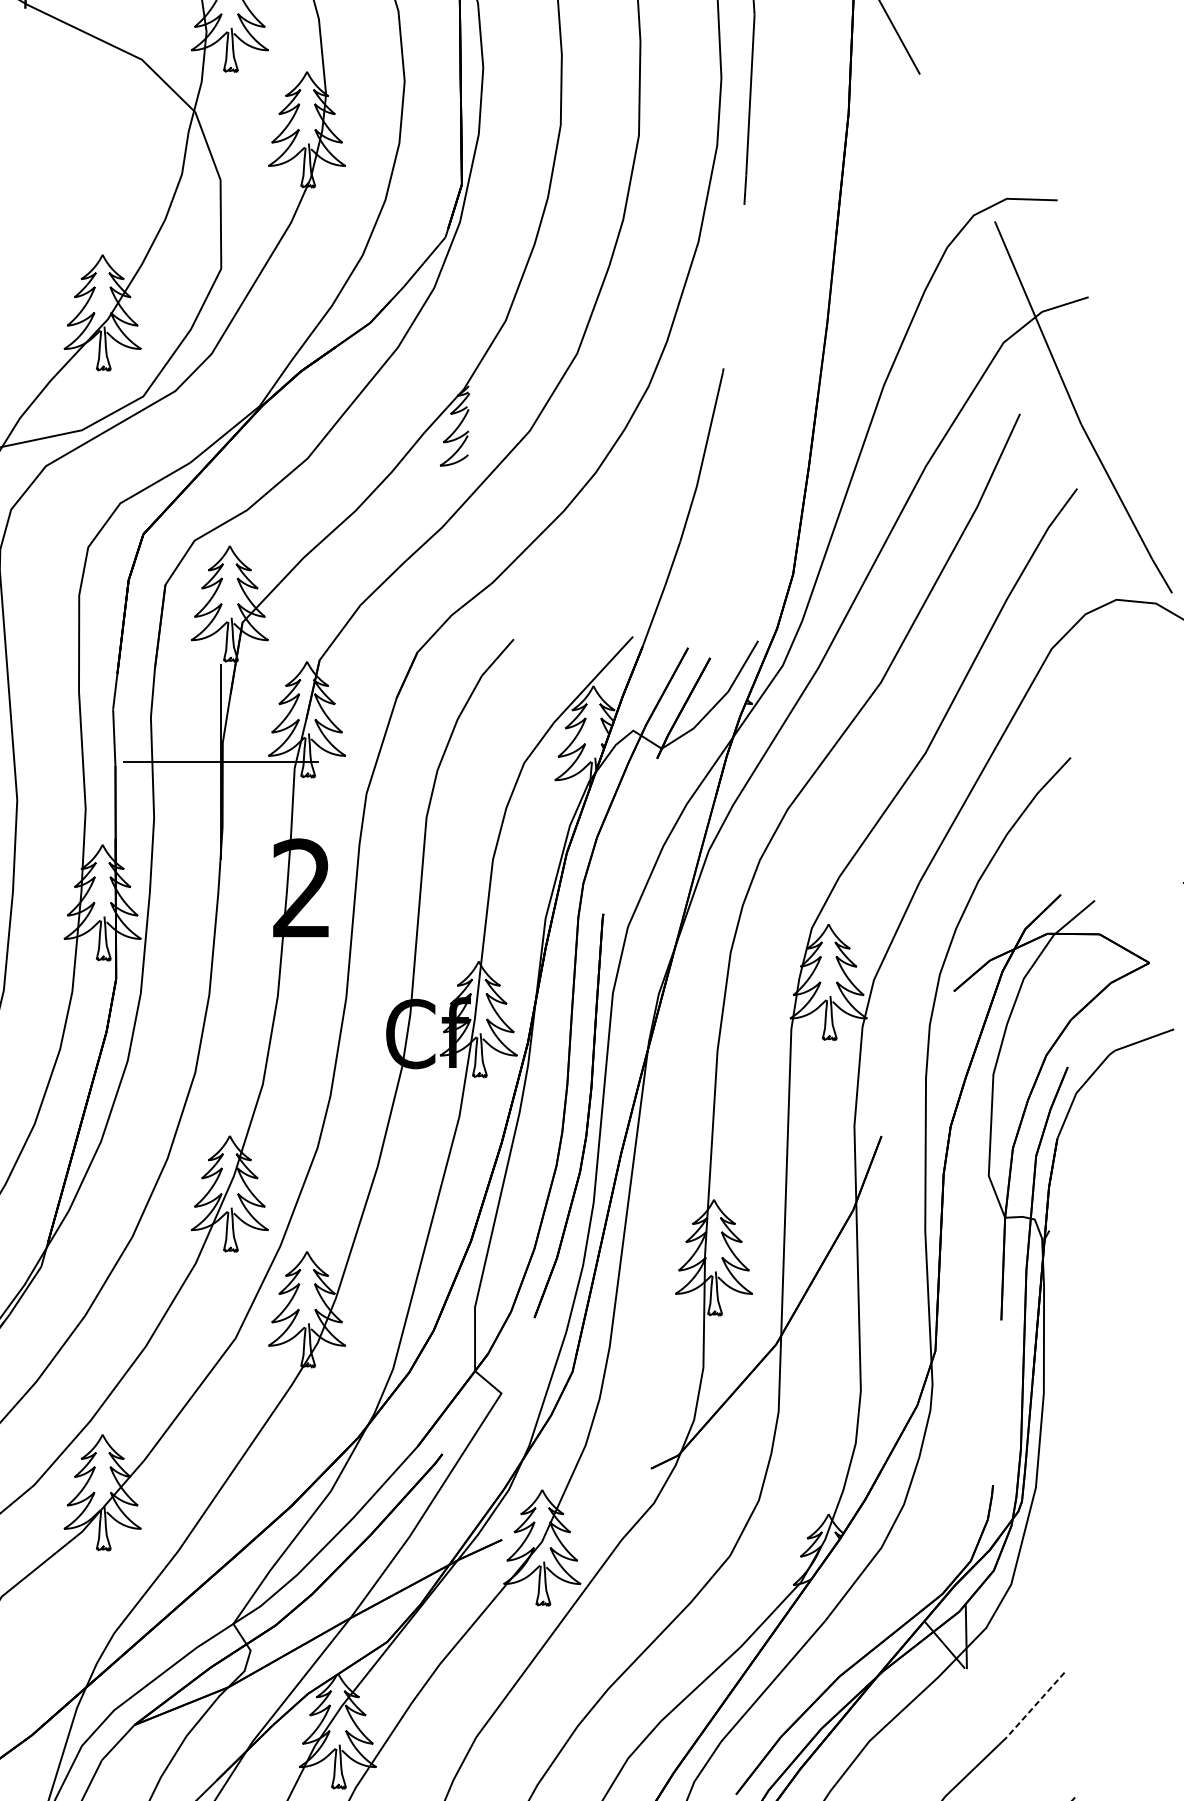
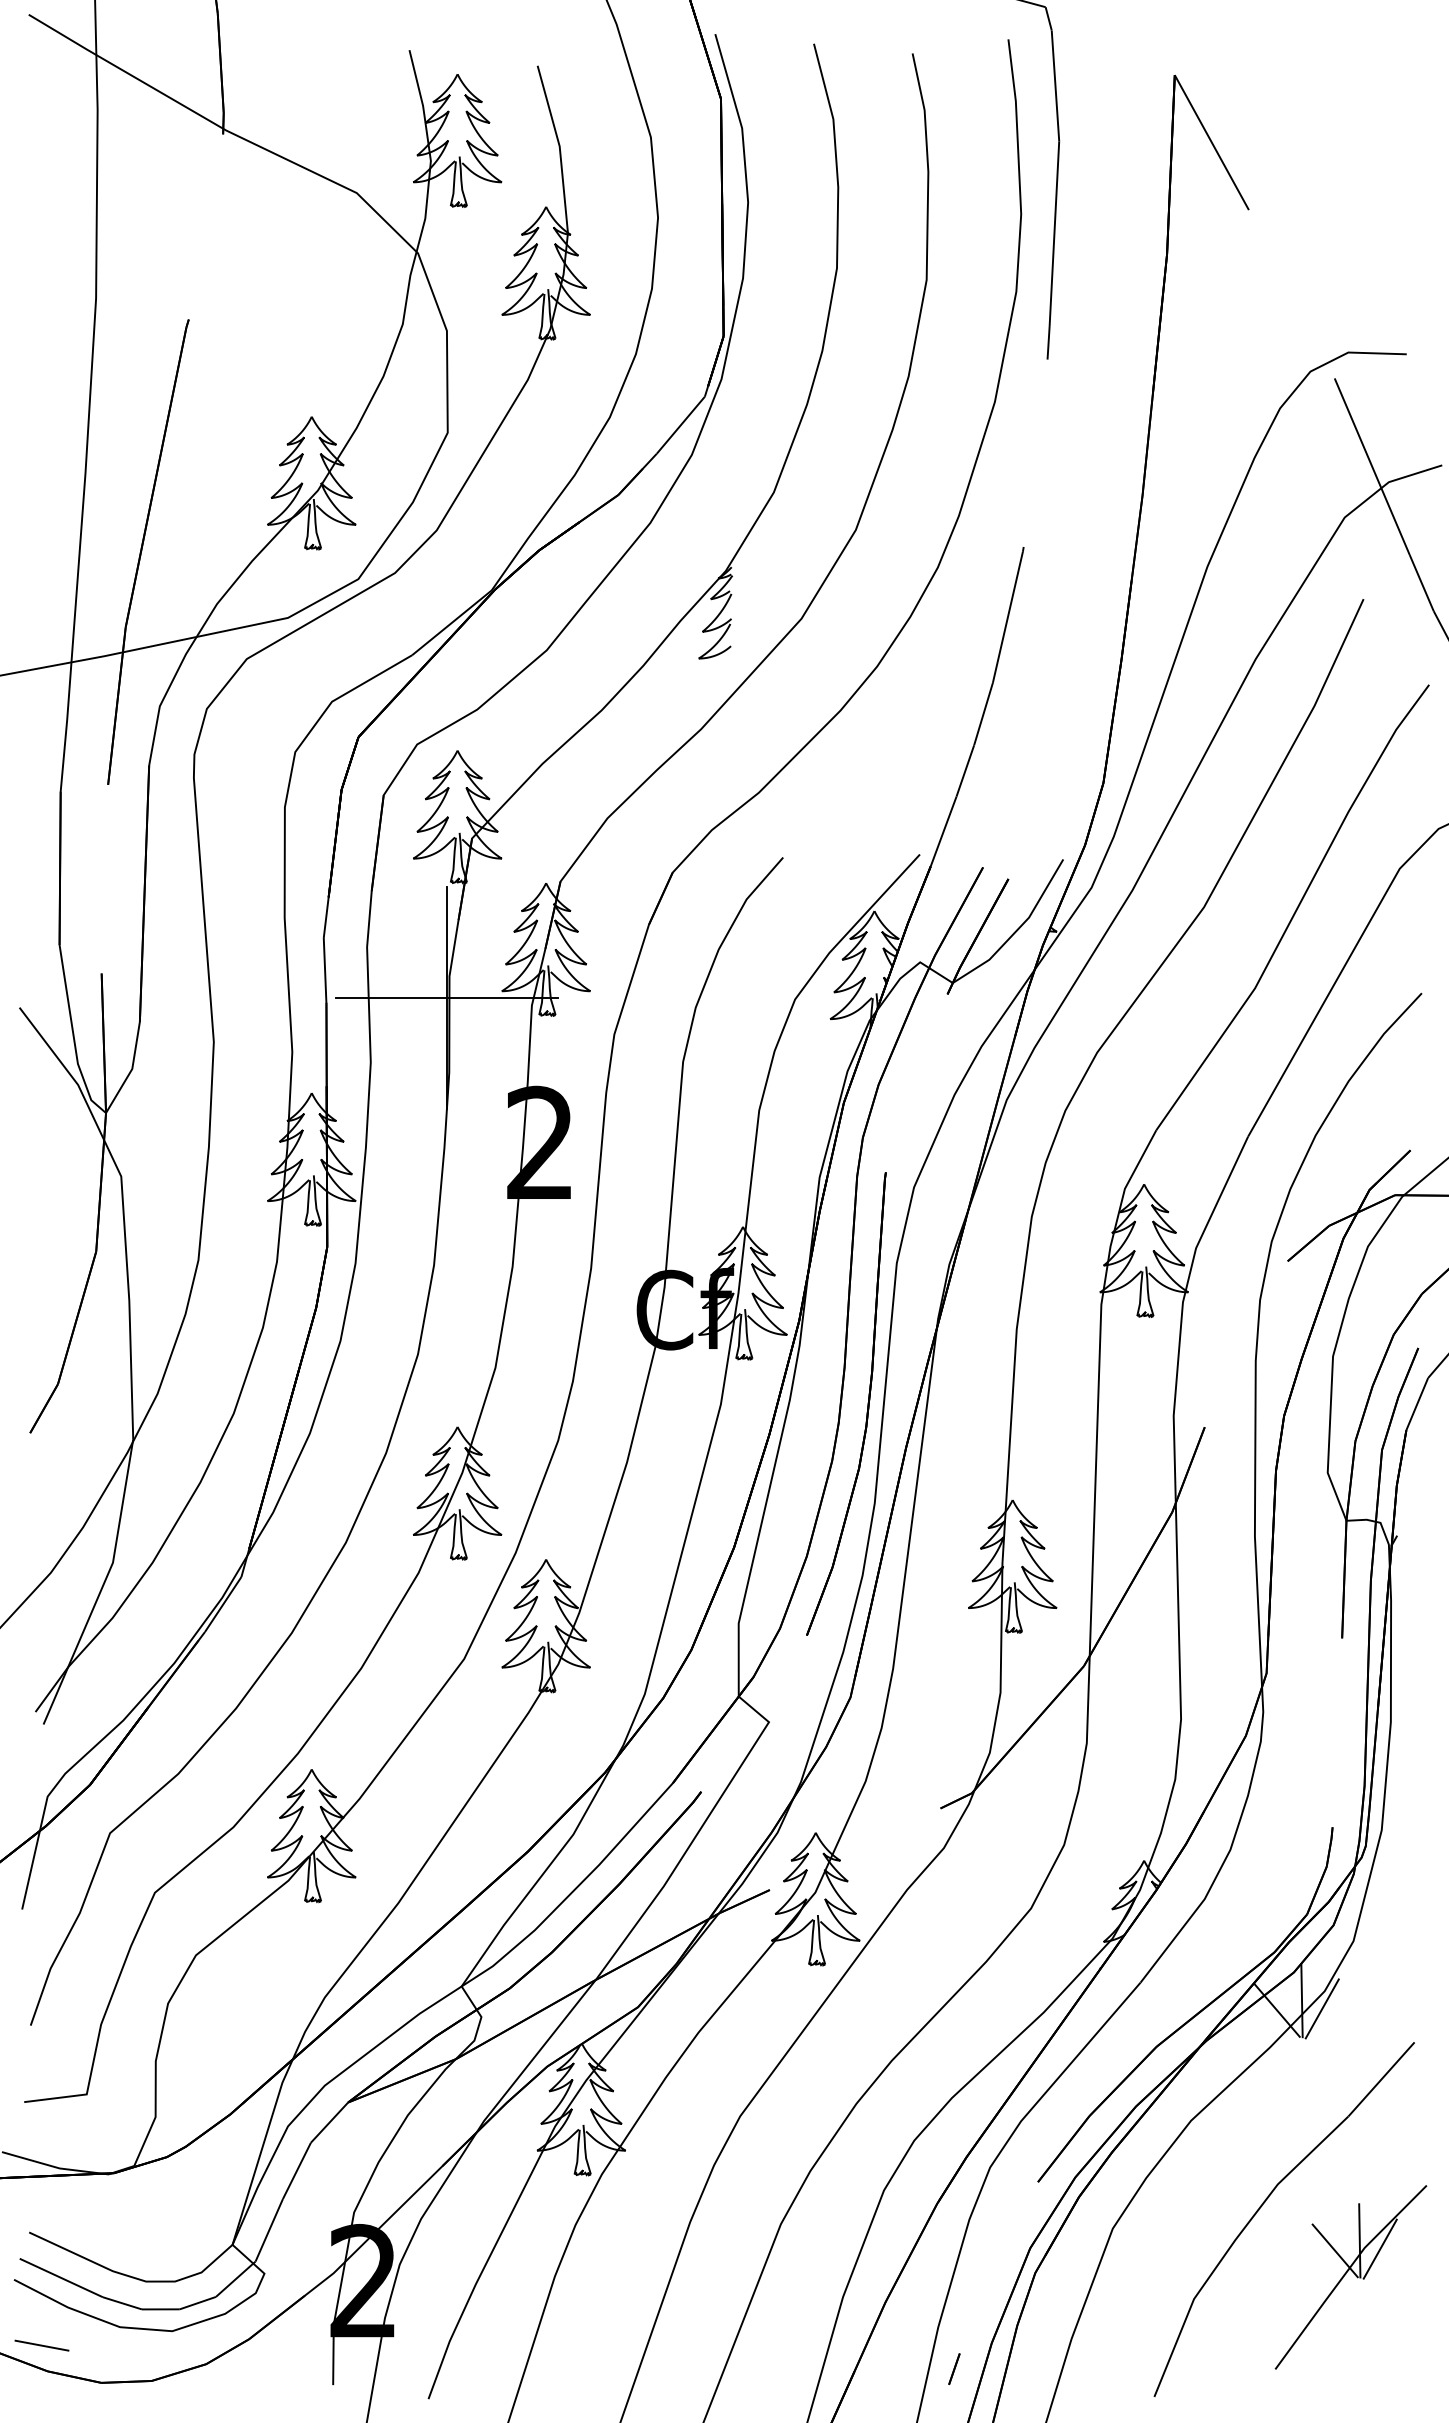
line: (983, 1643) -> (1321, 2008), added
line: (1035, 1705) -> (1381, 2079), dashed -> solid

